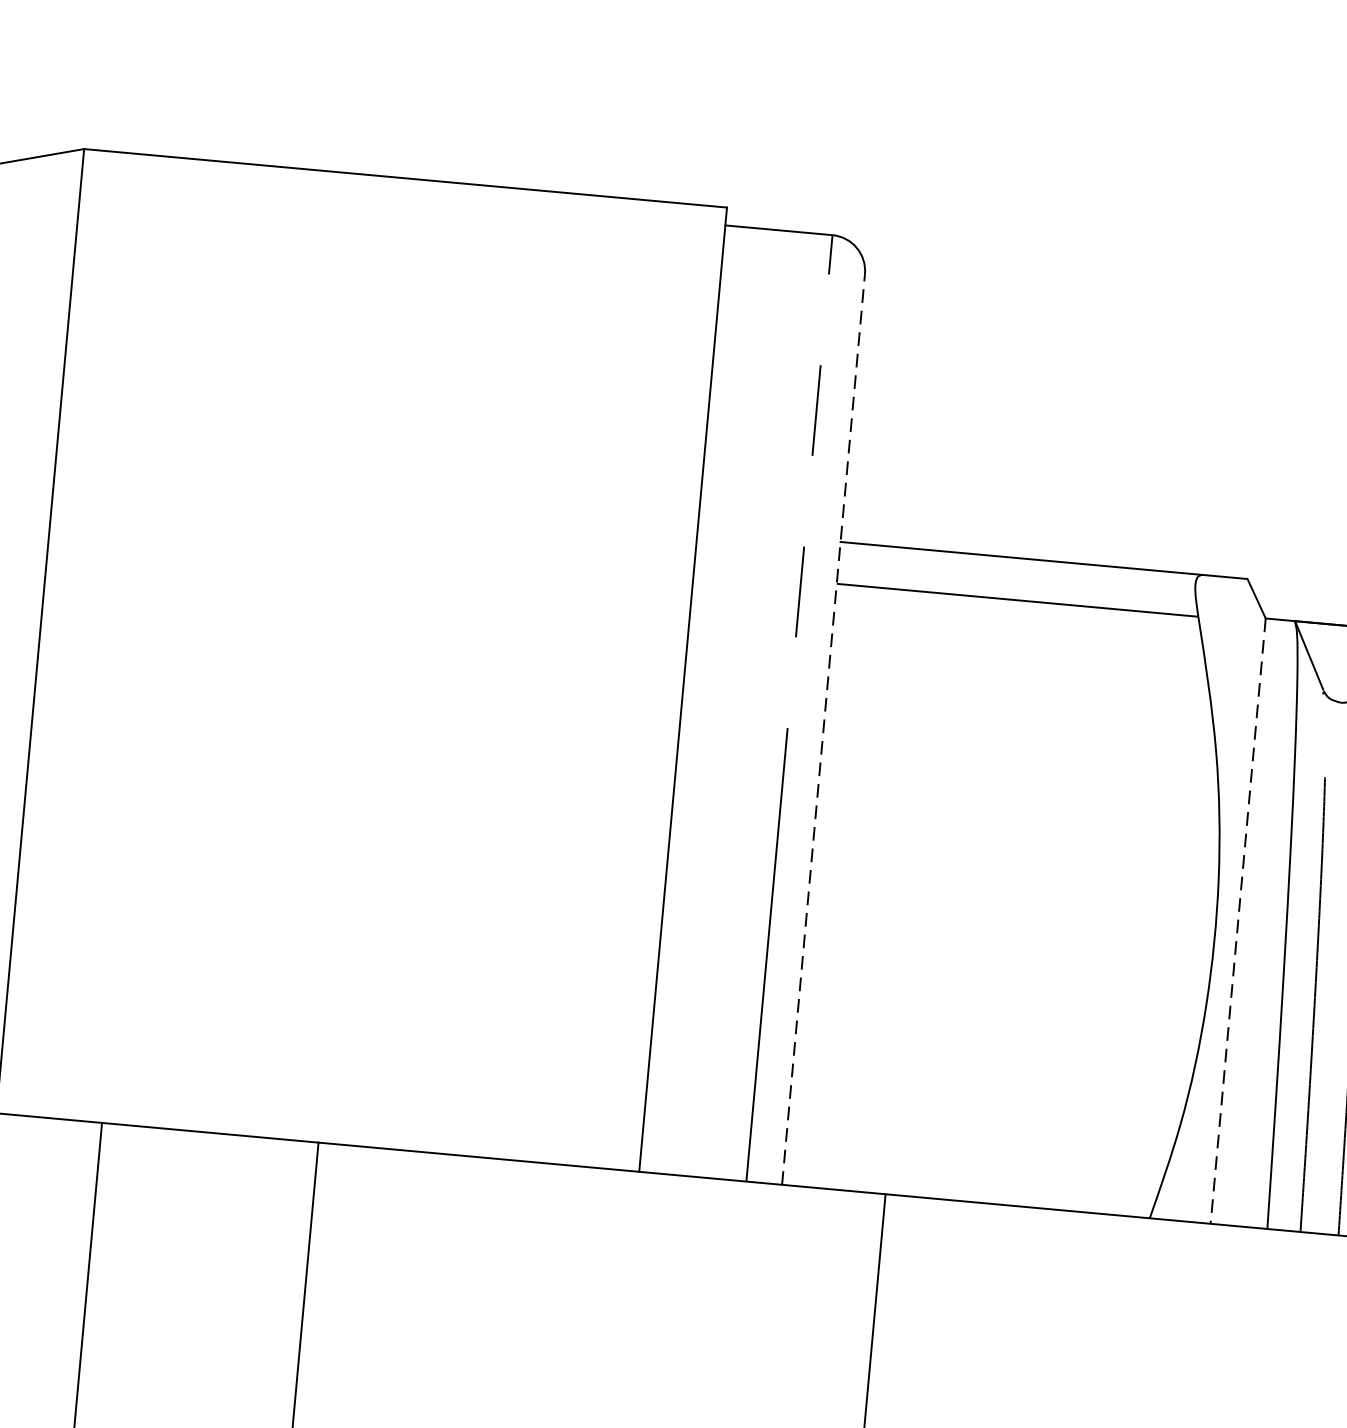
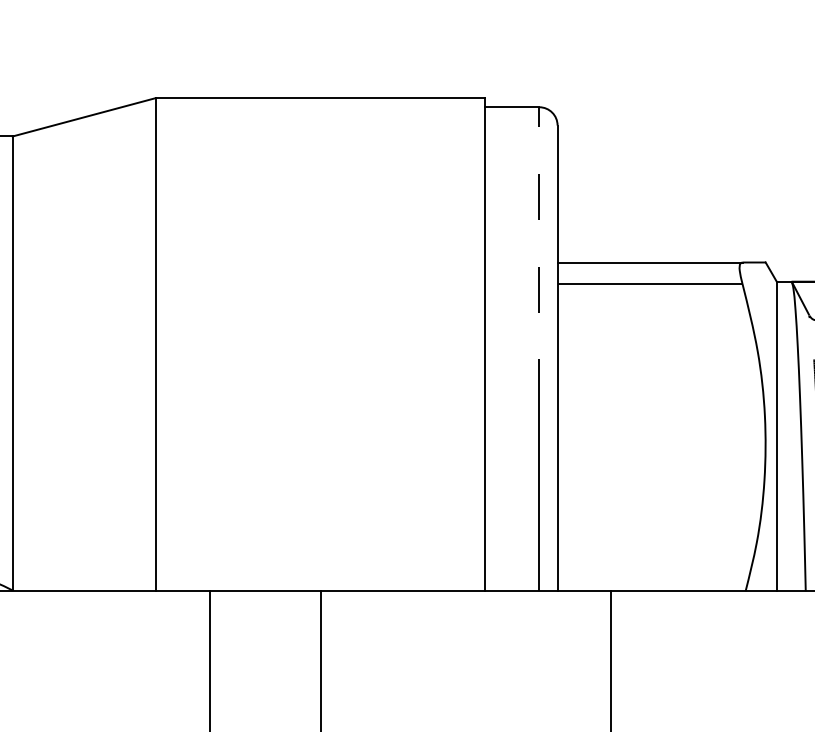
line: (823, 729) -> (557, 358), dashed -> solid
line: (1237, 921) -> (776, 436), dashed -> solid

